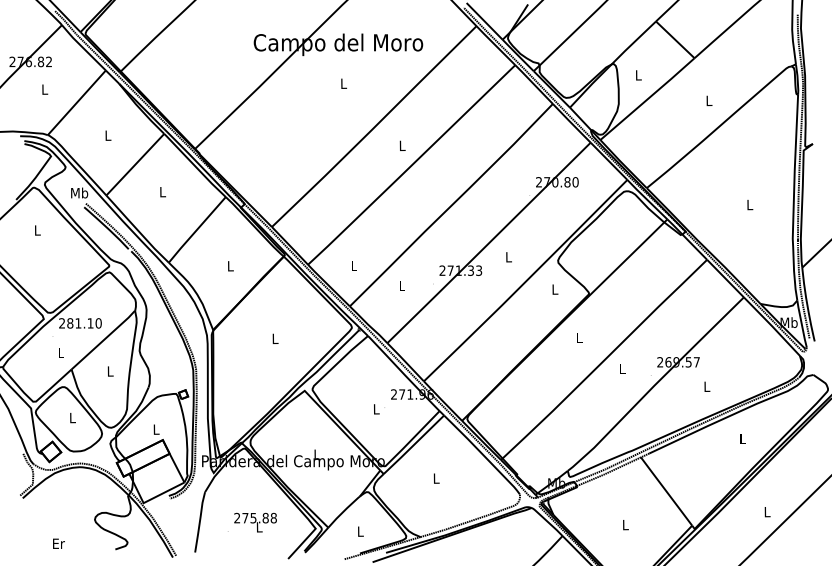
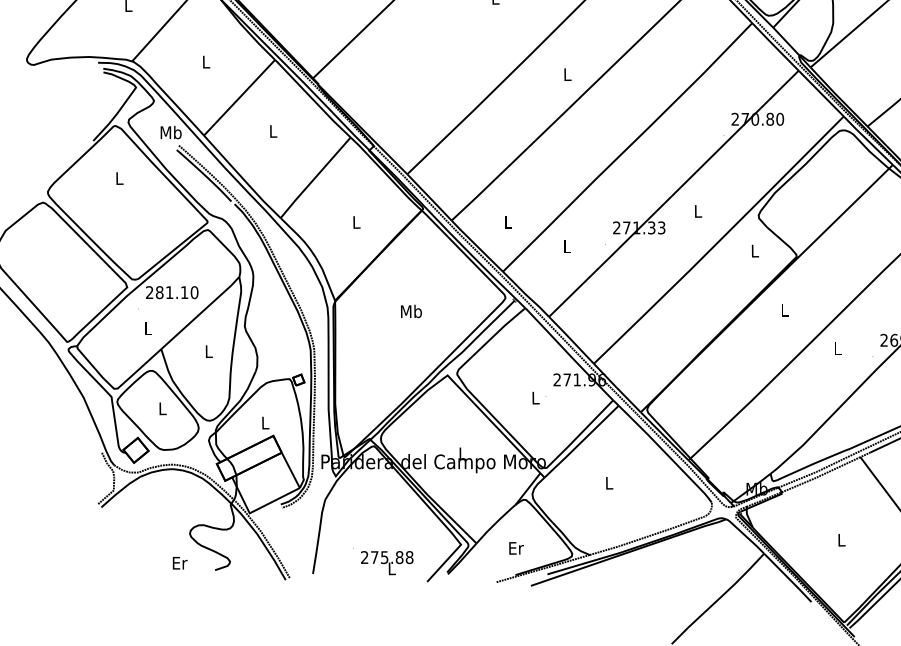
text: (274, 338) -> (410, 311), L -> Mb
text: (255, 522) -> (387, 562), moved
text: (360, 531) -> (516, 548), L -> Er
text: (58, 543) -> (179, 562), moved

